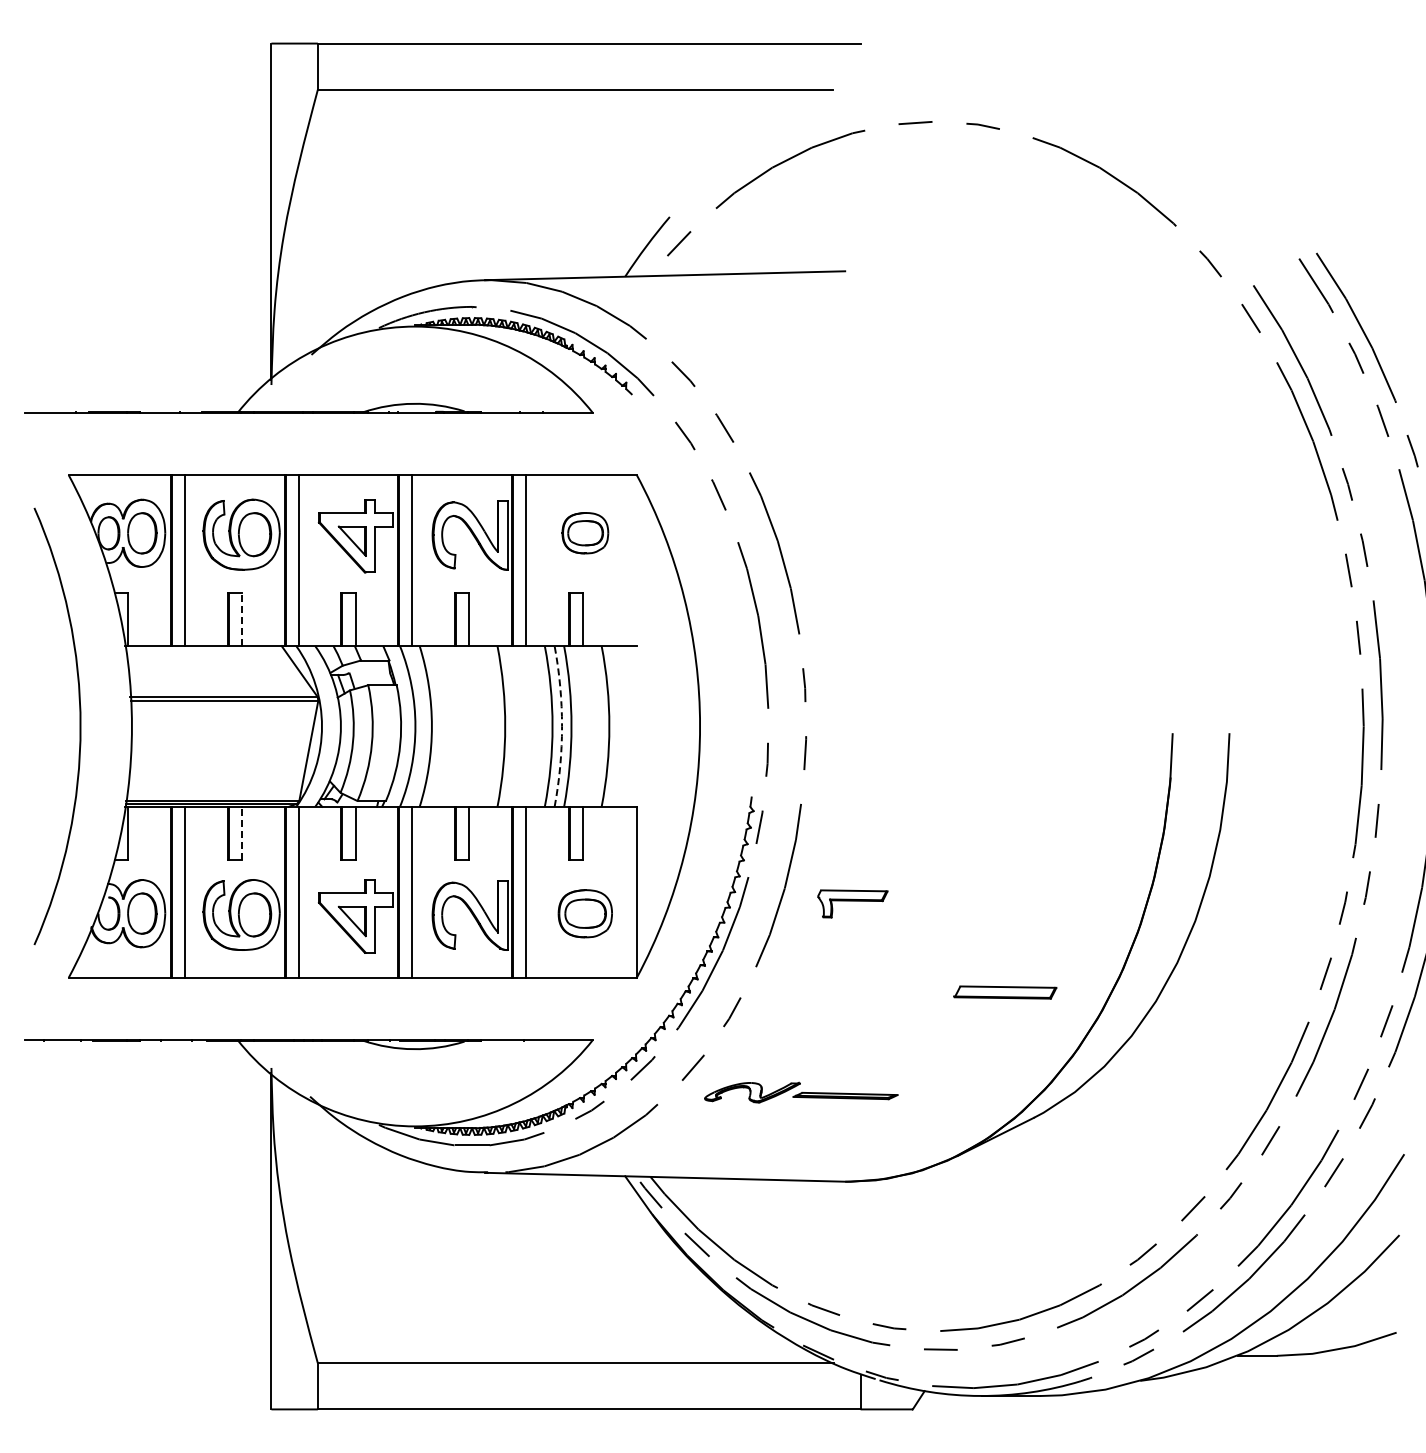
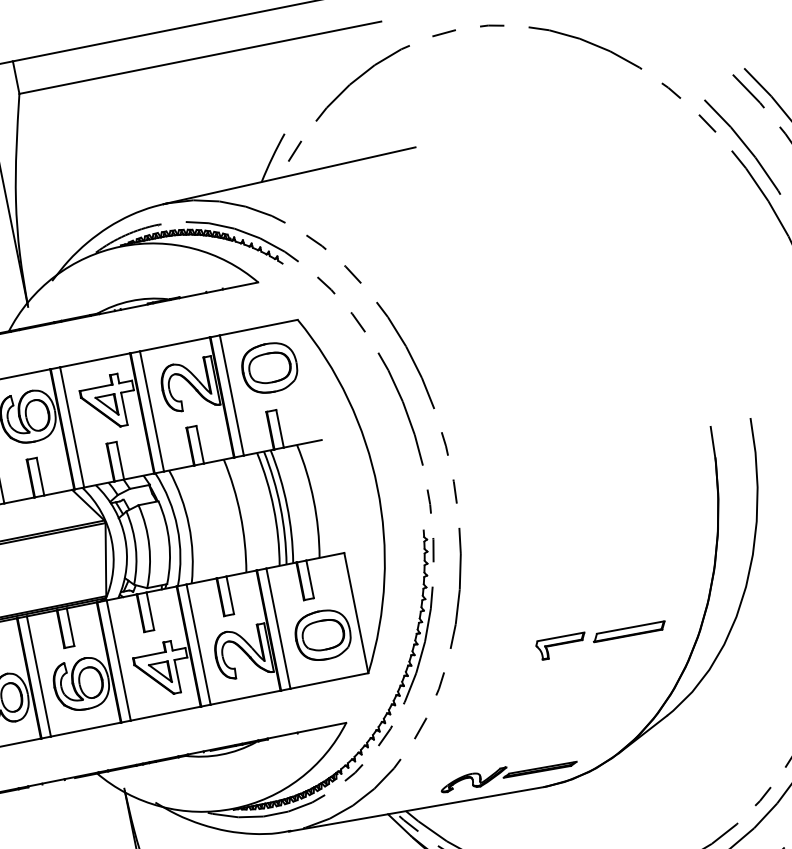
part: (585, 532) -> (269, 367), size x1.67
line: (241, 619) -> (40, 476), dashed -> solid
arc: (562, 726) -> (280, 506), dashed -> solid
line: (241, 833) -> (70, 627), dashed -> solid
part: (852, 903) -> (561, 646), moved
part: (585, 913) -> (323, 635), size x1.43
part: (801, 1092) -> (508, 773), moved

